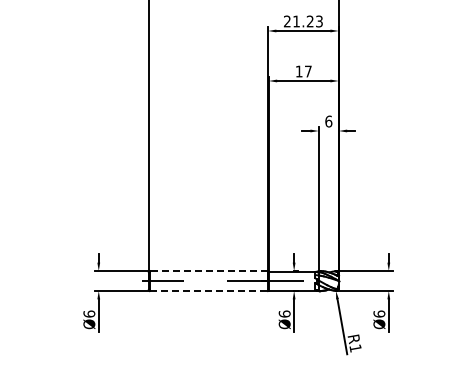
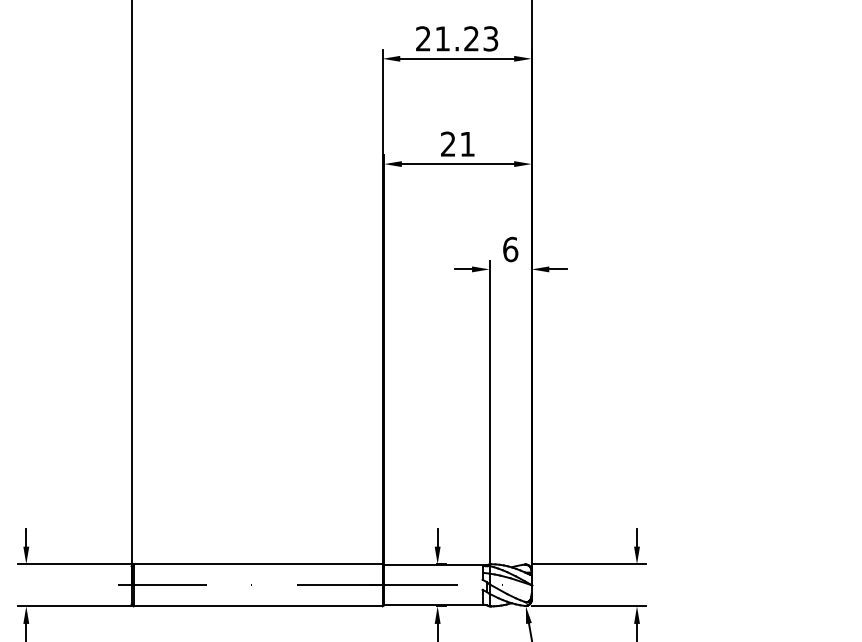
text: (303, 71) -> (457, 144), 17 -> 21
line: (208, 271) -> (257, 565), dashed -> solid
line: (209, 291) -> (259, 607), dashed -> solid

